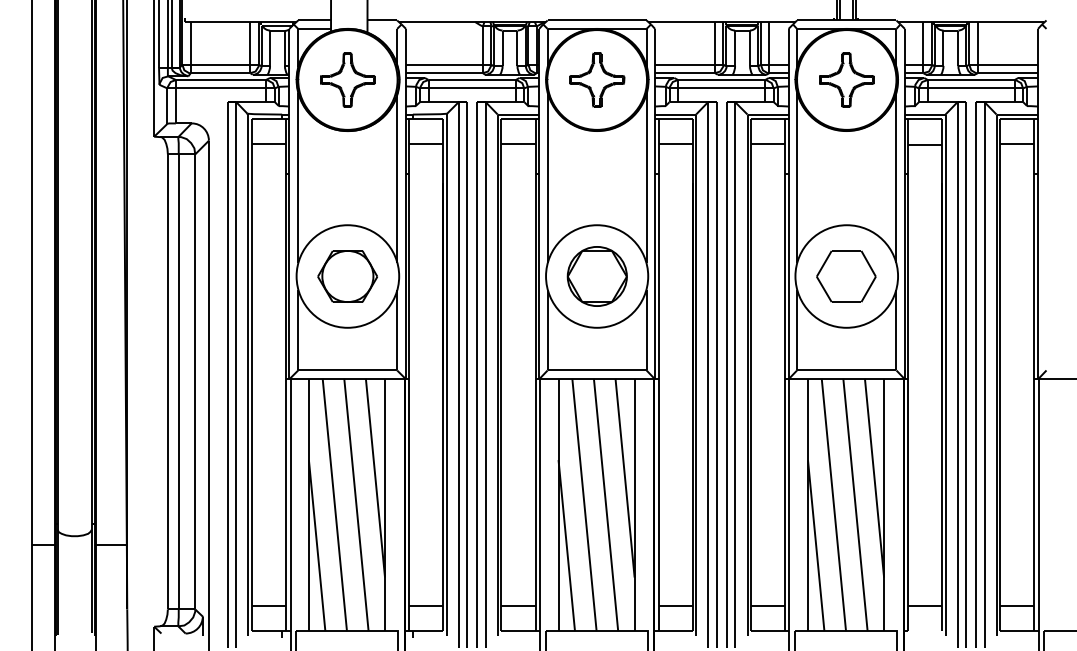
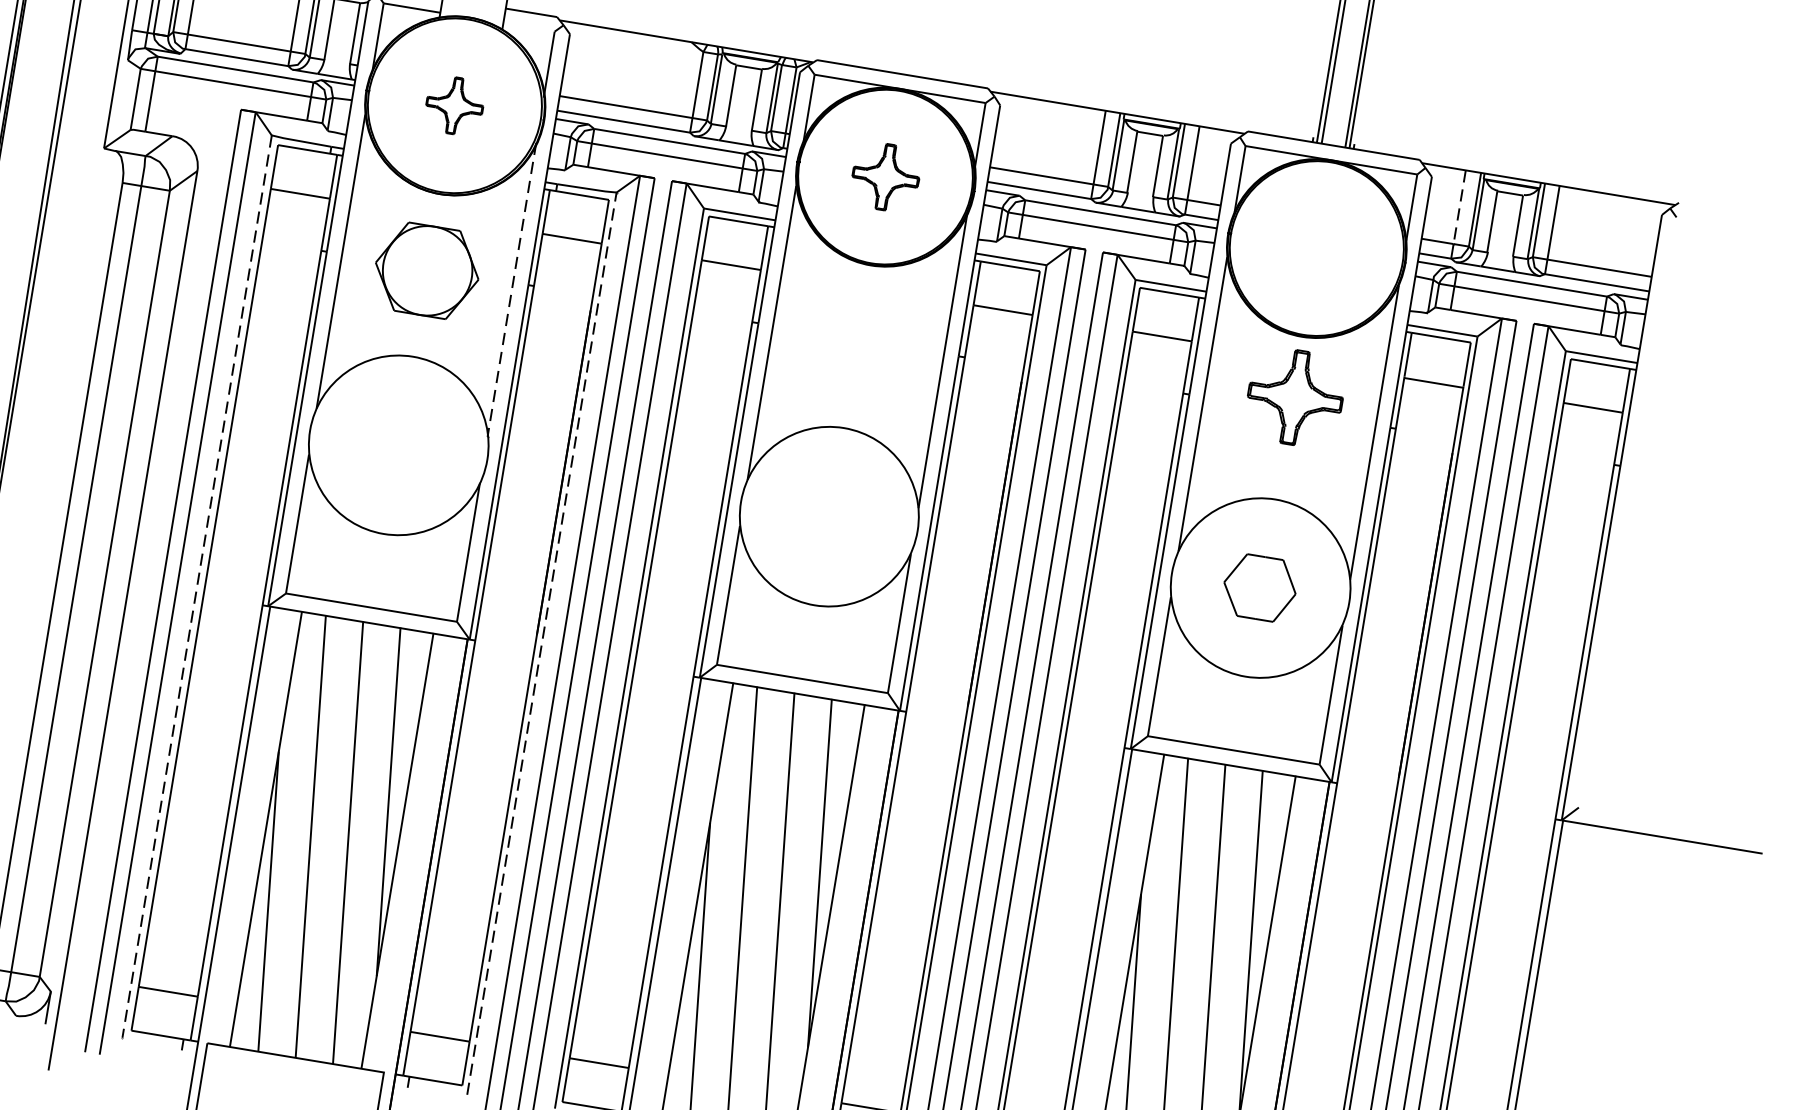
line: (923, 43) -> (1459, 207), solid -> dashed
part: (347, 79) -> (454, 104), size x0.6
part: (597, 79) -> (886, 176), size x0.7
part: (846, 79) -> (1295, 396), moved
line: (397, 178) -> (512, 290), solid -> dashed
part: (347, 276) -> (426, 270), moved
part: (596, 276) -> (828, 516), removed
part: (846, 276) -> (1260, 587), size x0.7
line: (447, 374) -> (542, 643), solid -> dashed
line: (247, 375) -> (196, 587), solid -> dashed

